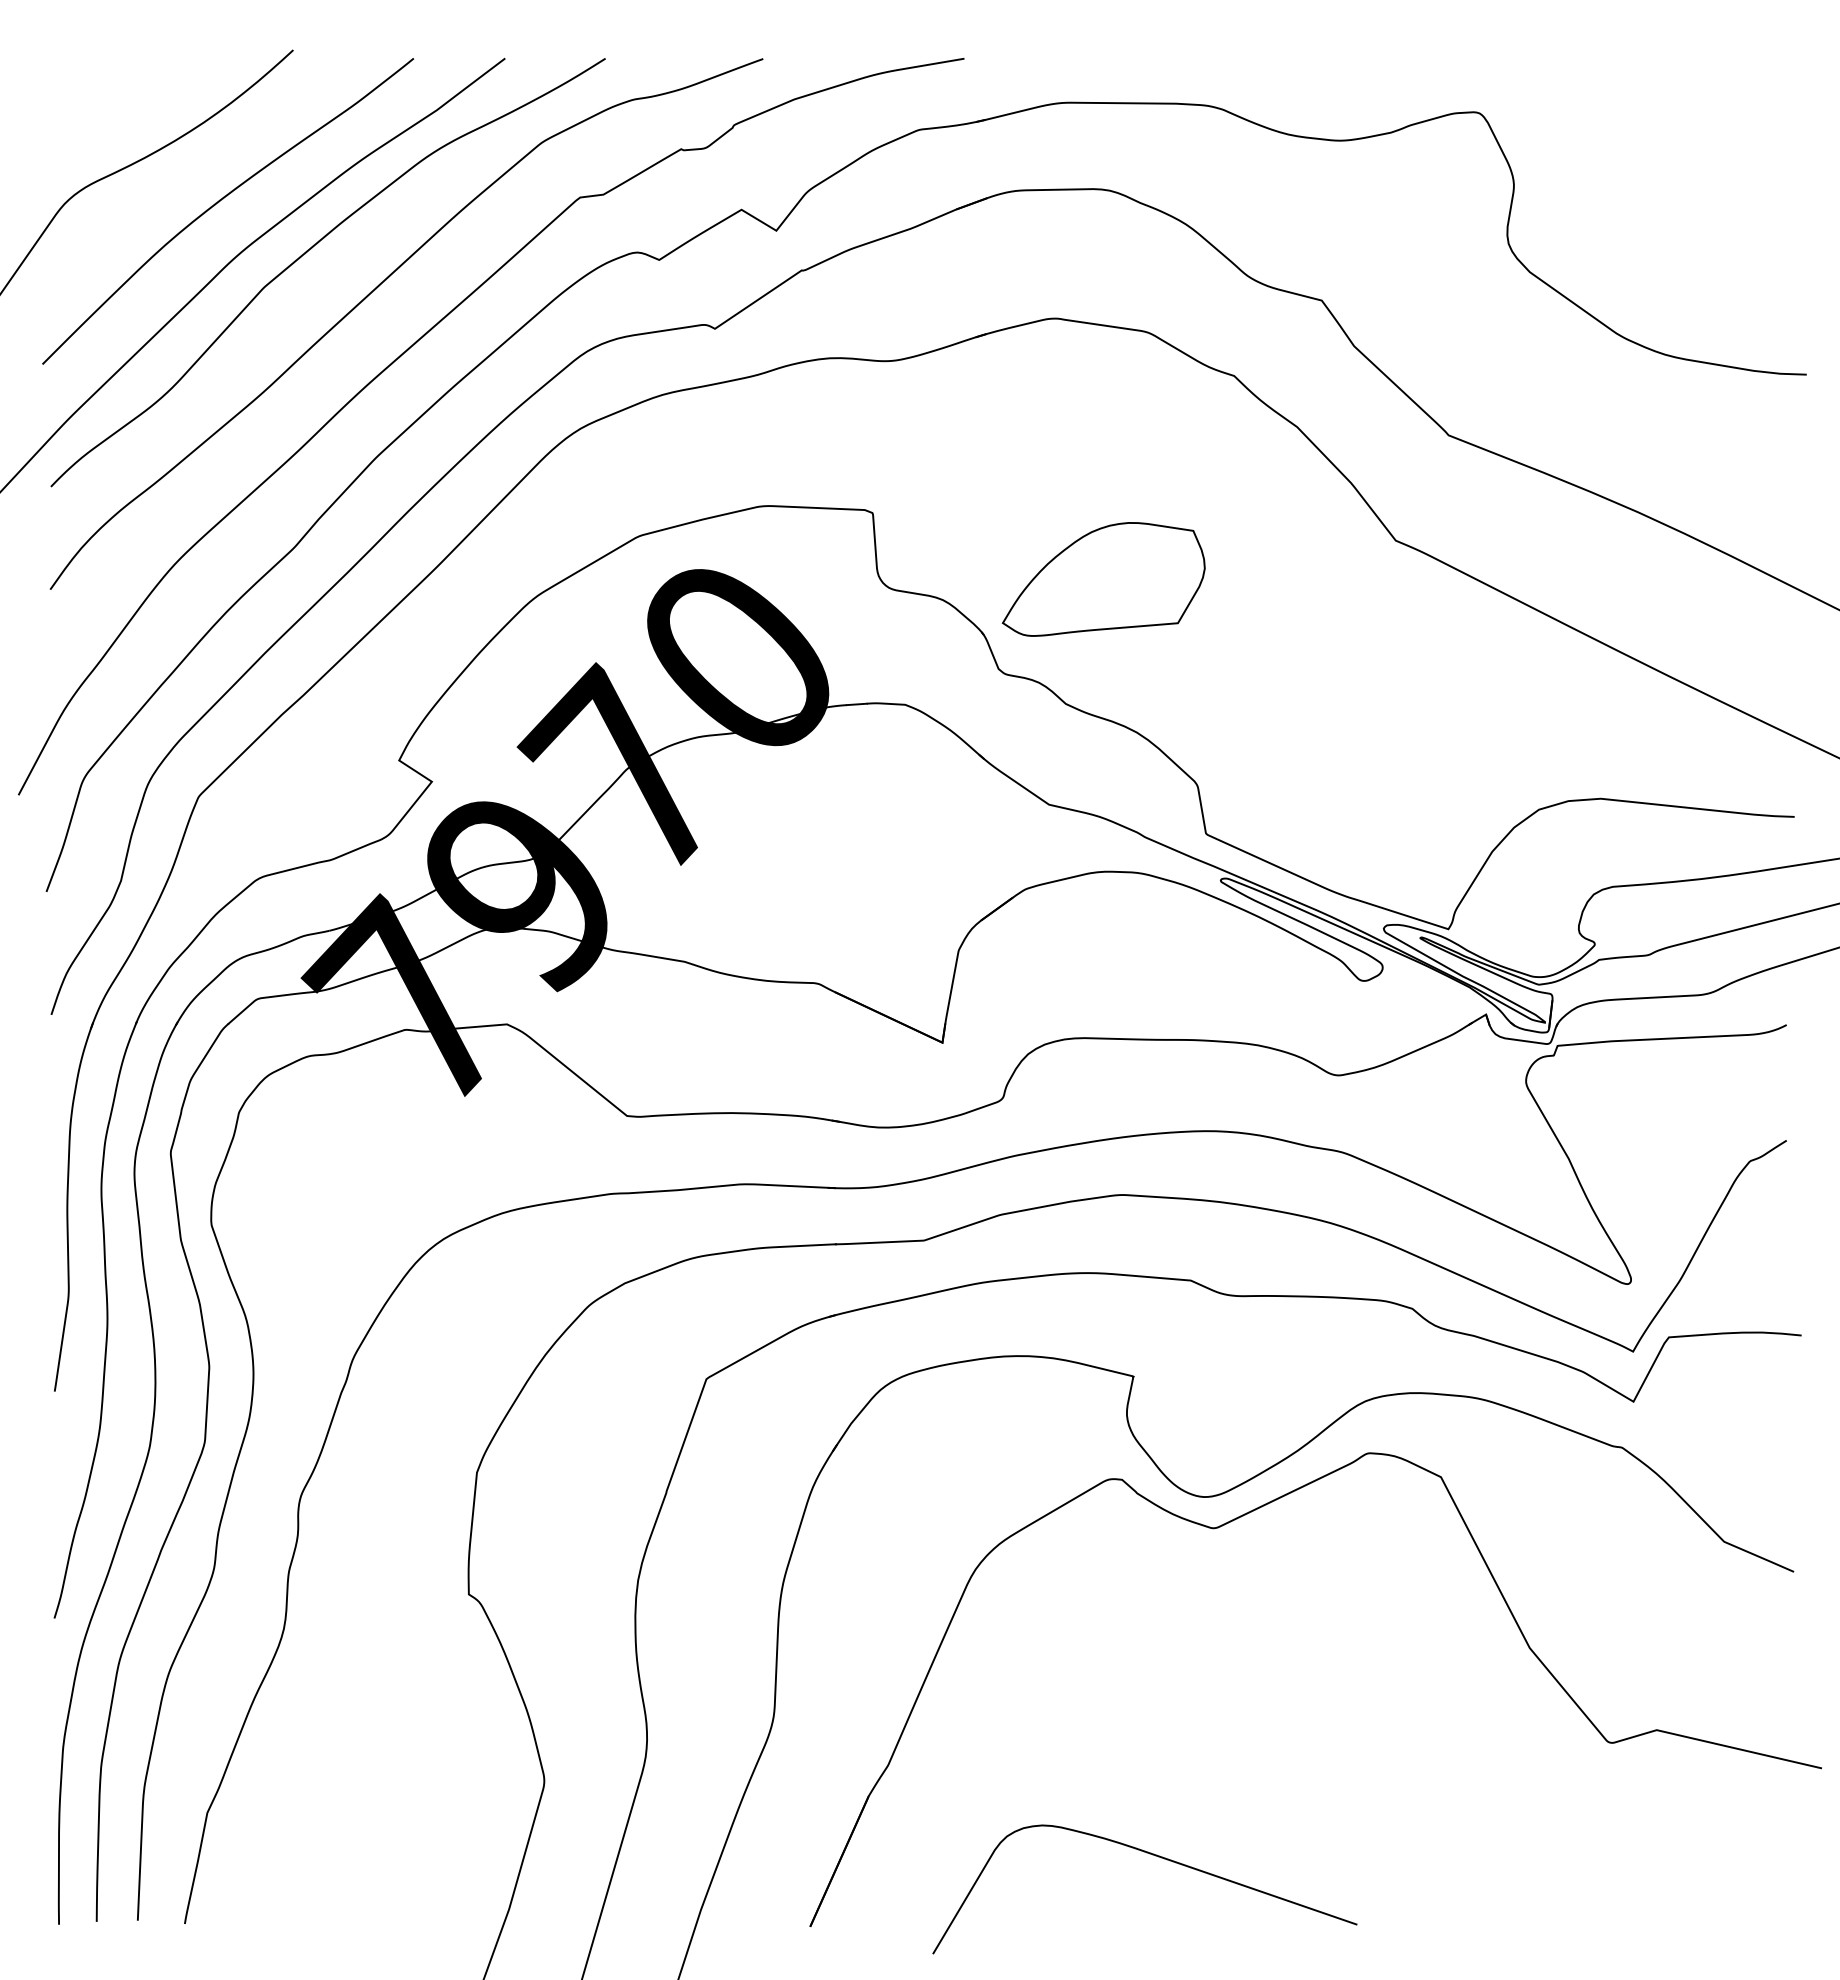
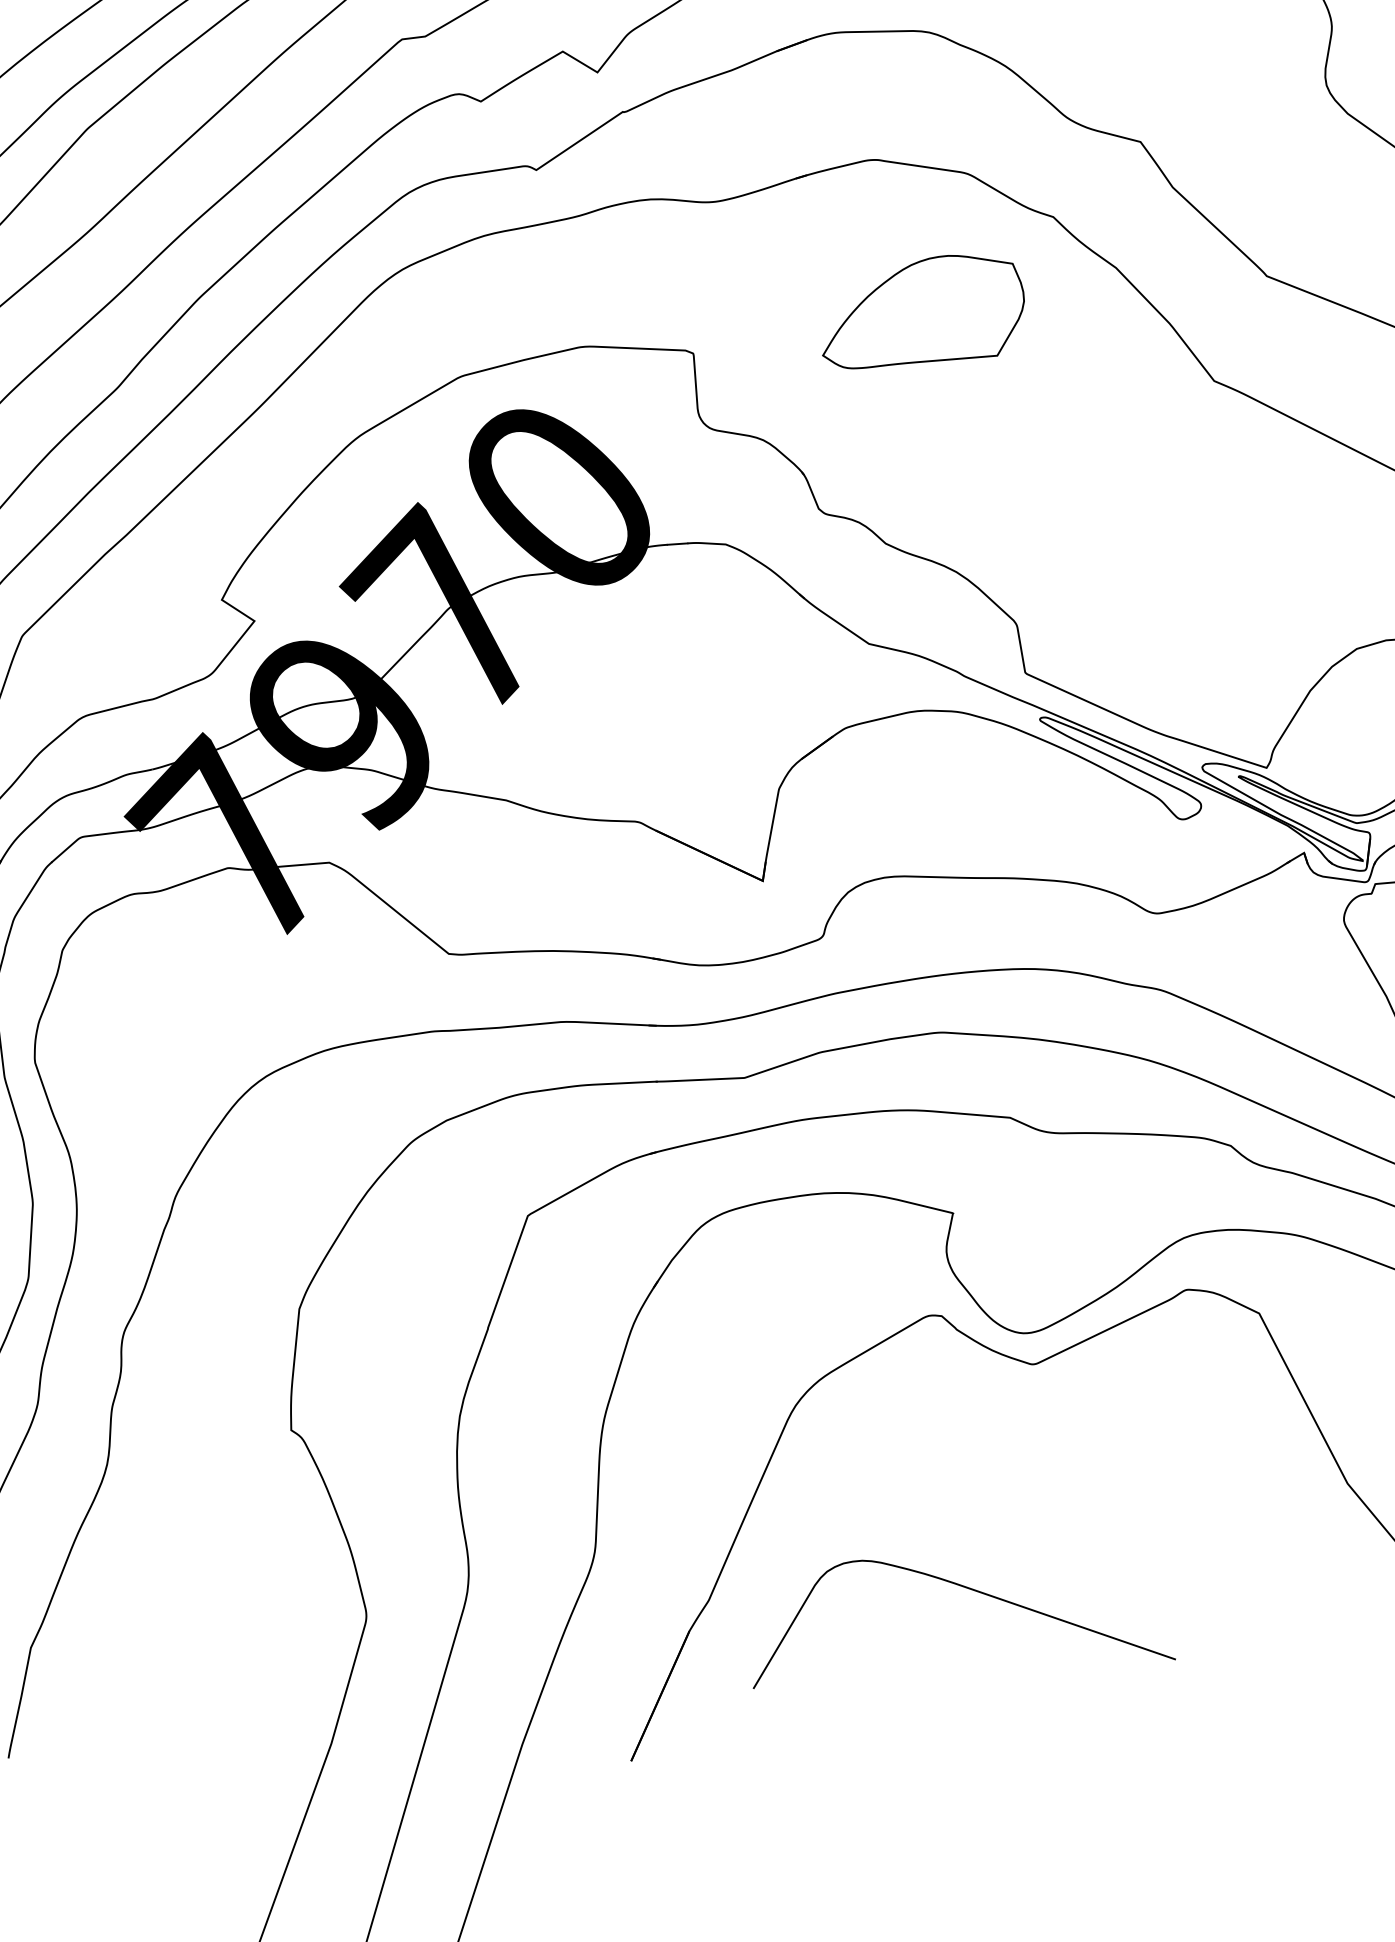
part: (1103, 579) -> (923, 312), moved
curve: (1155, 1856) -> (974, 1591), moved

